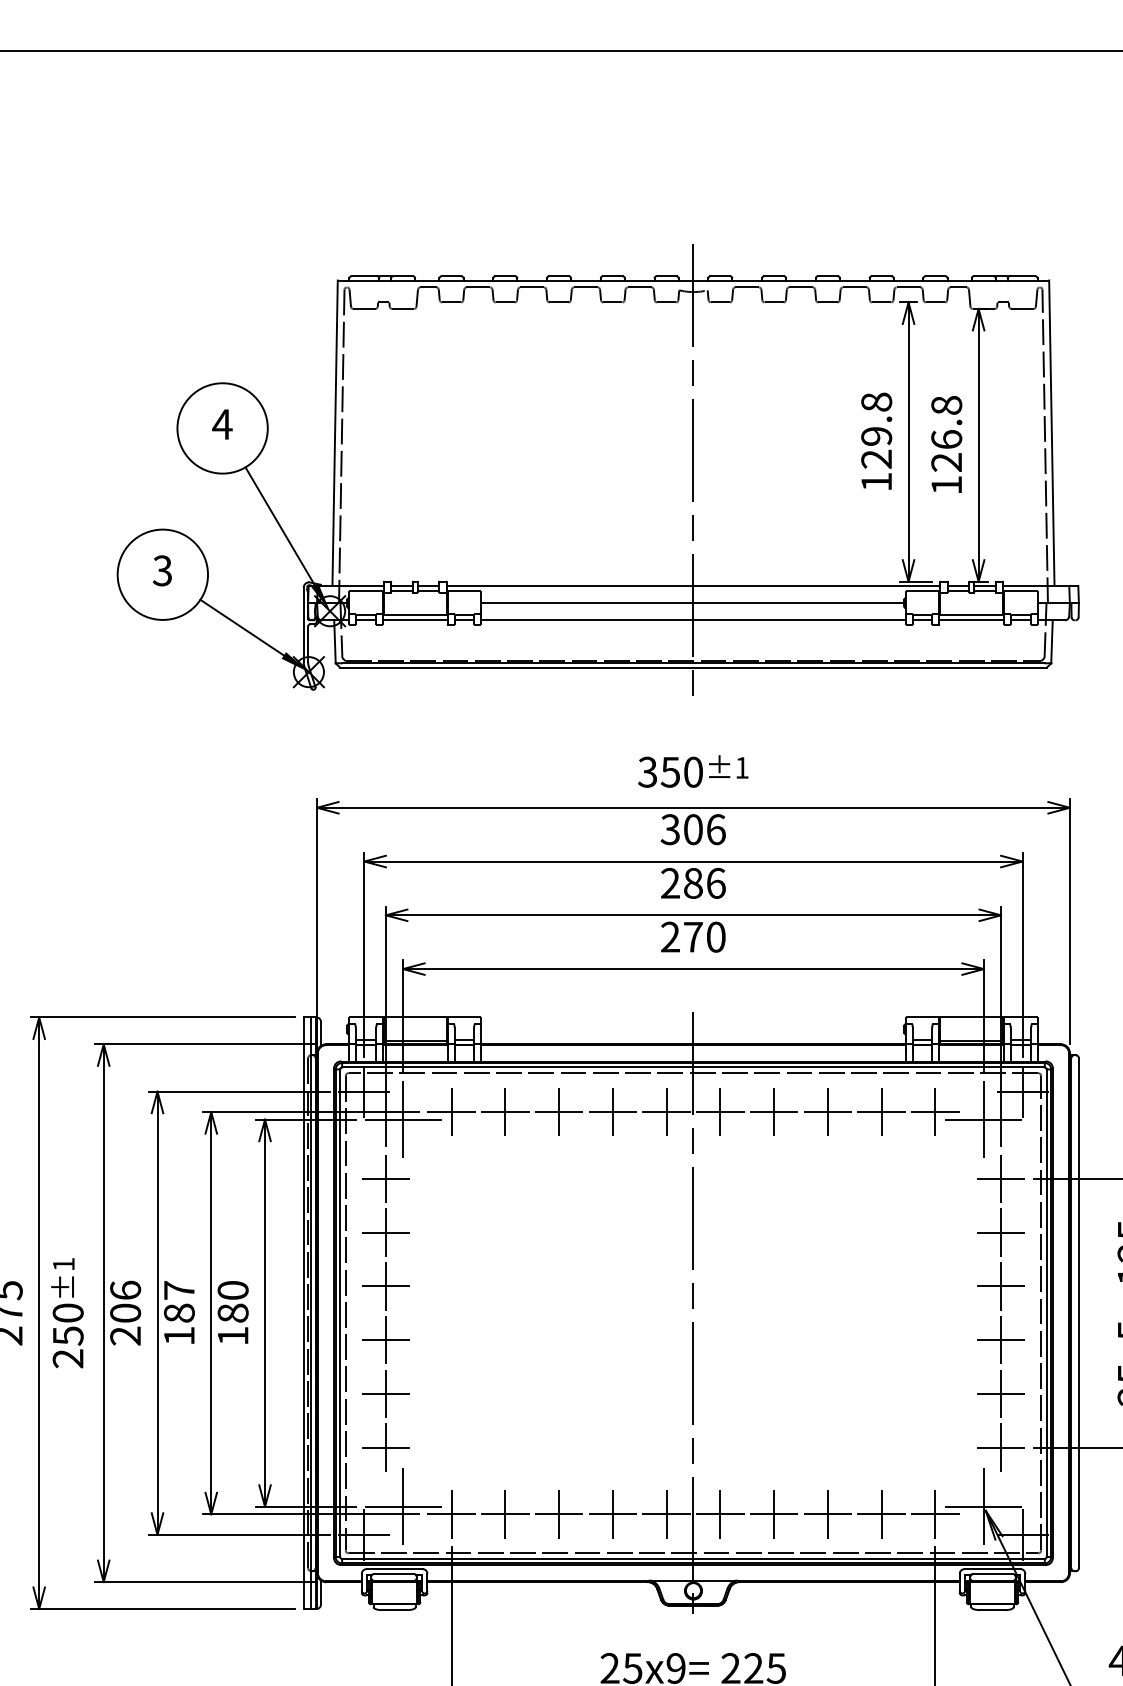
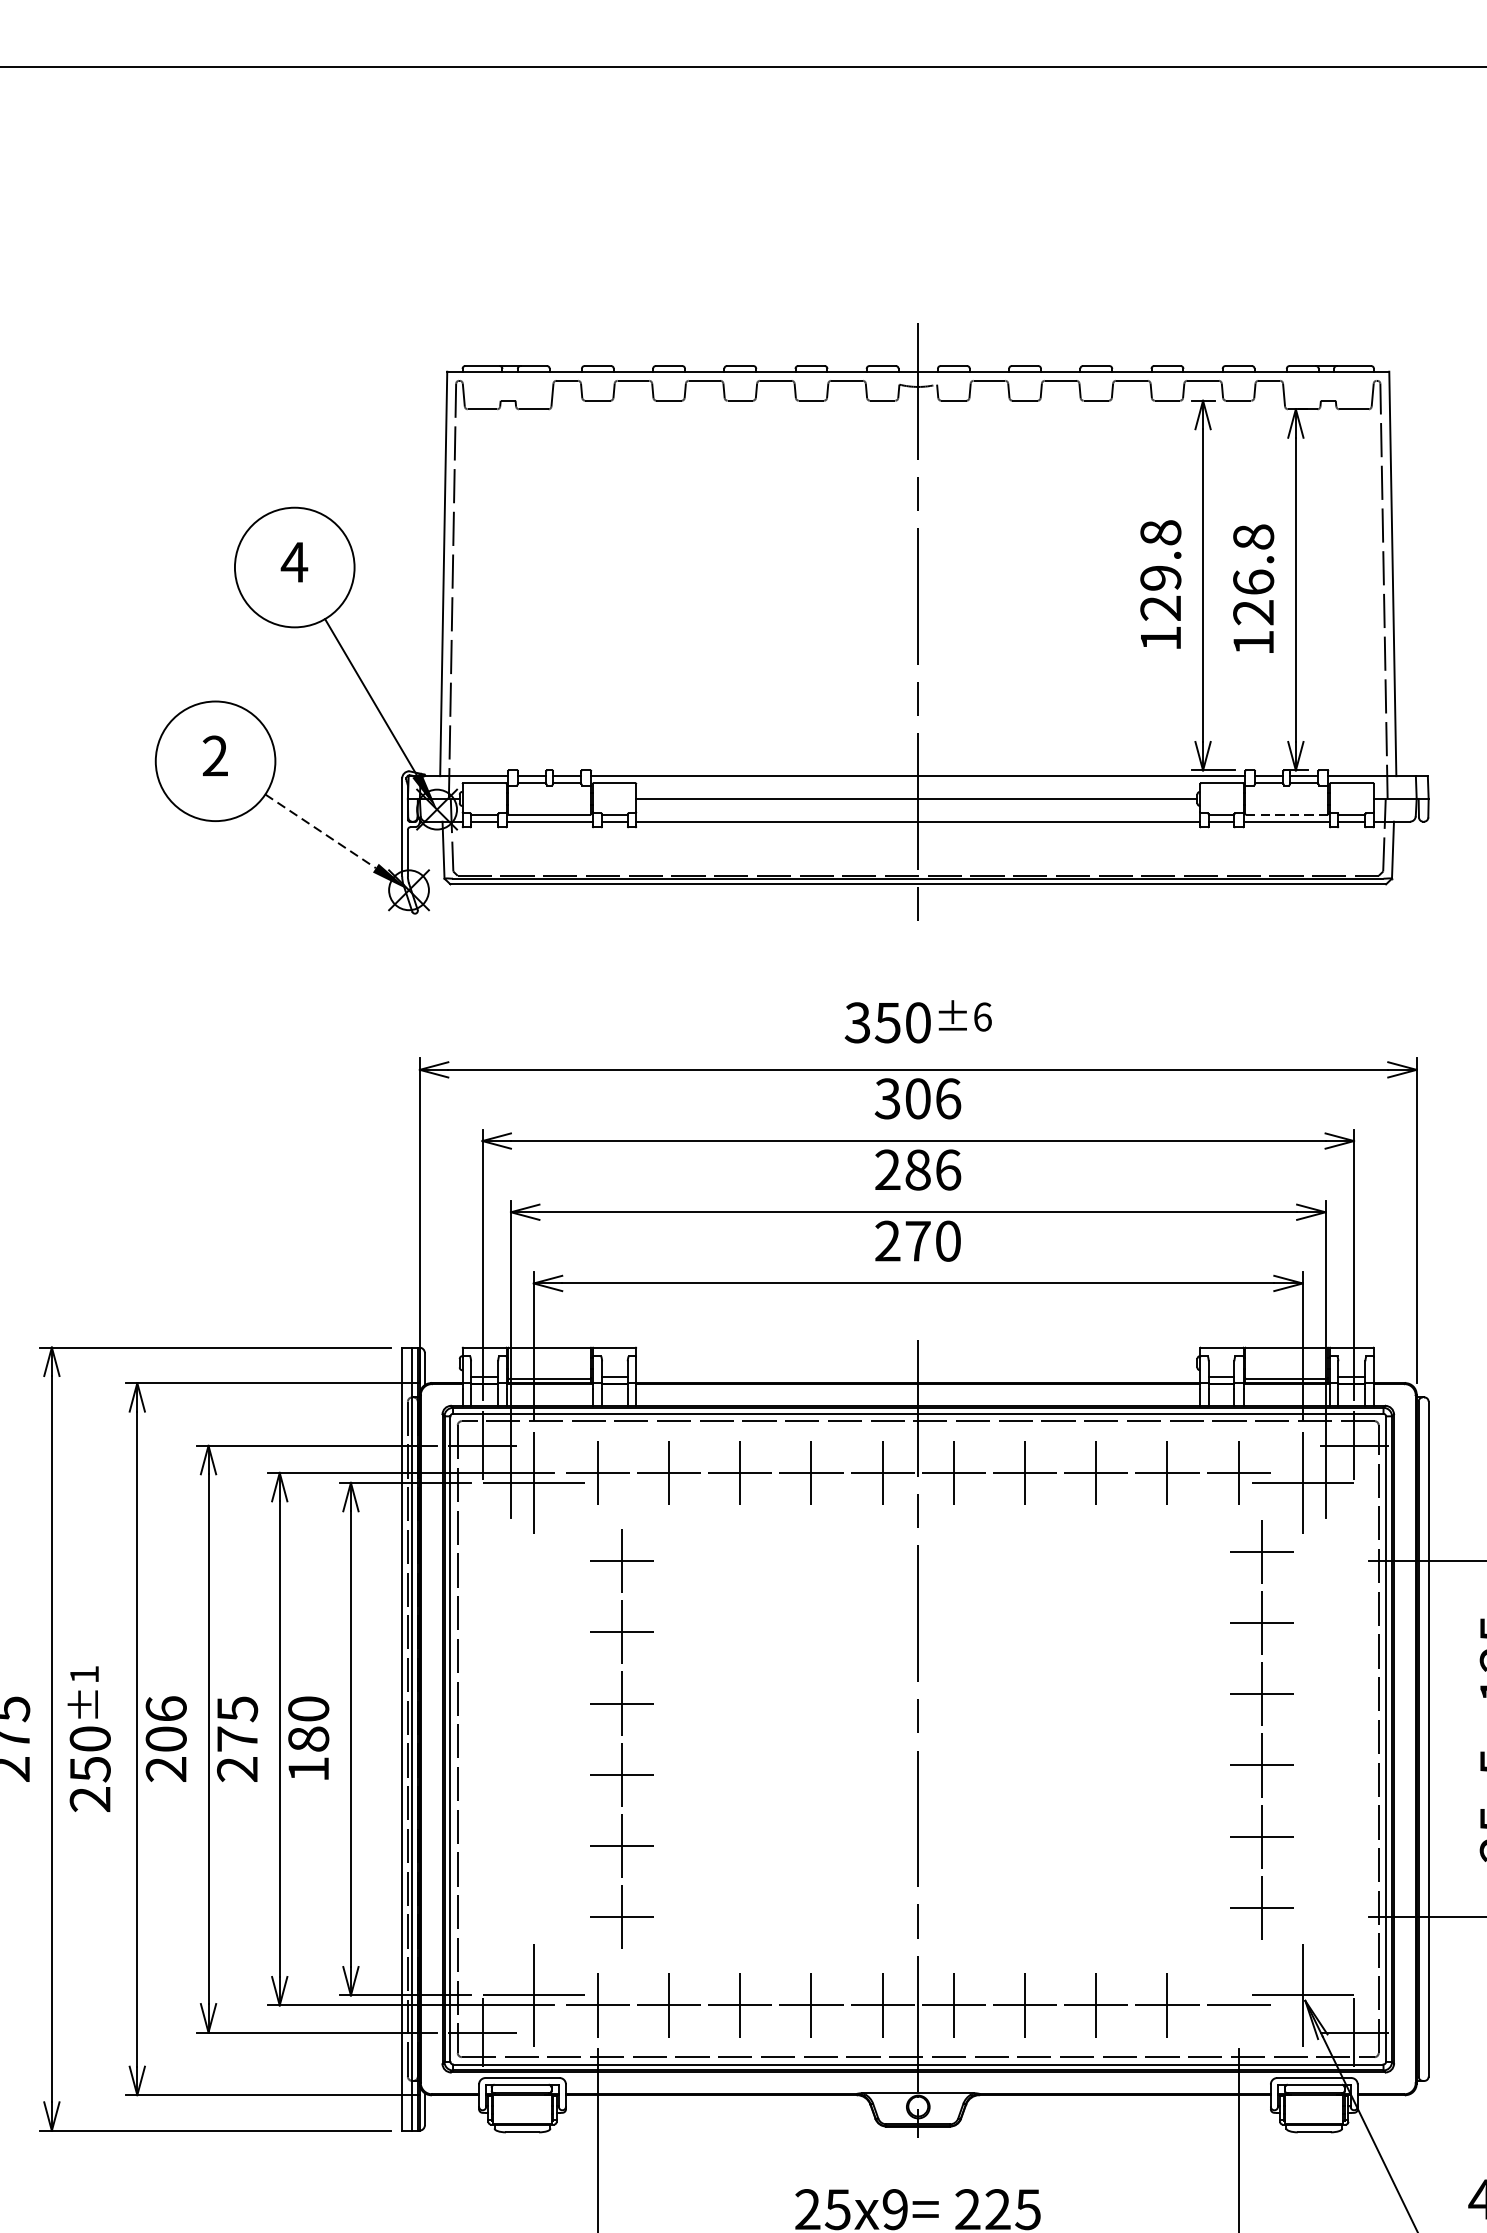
text: (162, 570) -> (215, 755), 3 -> 2
line: (971, 615) -> (1286, 815), solid -> dashed
line: (242, 627) -> (321, 831), solid -> dashed
text: (741, 767) -> (981, 1016), ±1 -> ±6
text: (178, 1313) -> (236, 1739), 187 -> 275
part: (385, 1313) -> (621, 1739), moved
part: (1000, 1313) -> (1261, 1730), moved
line: (935, 1514) -> (1238, 2005), removed

